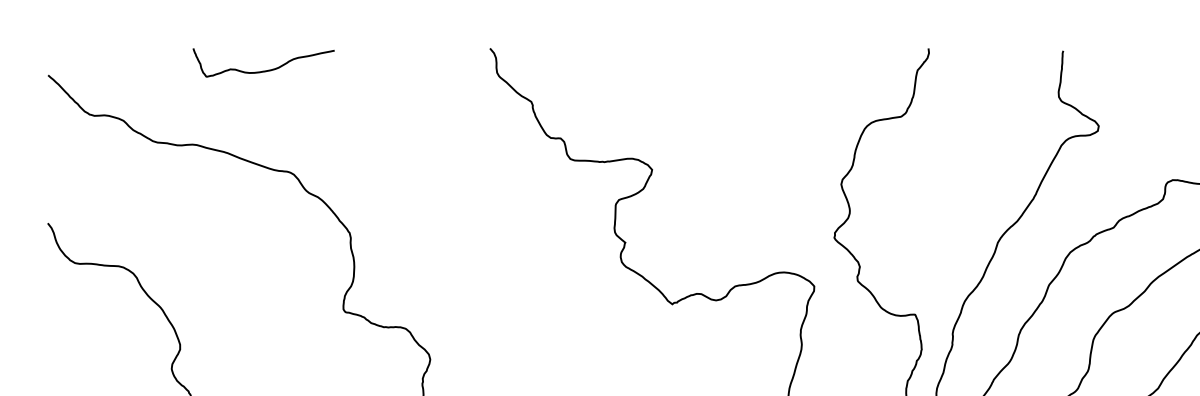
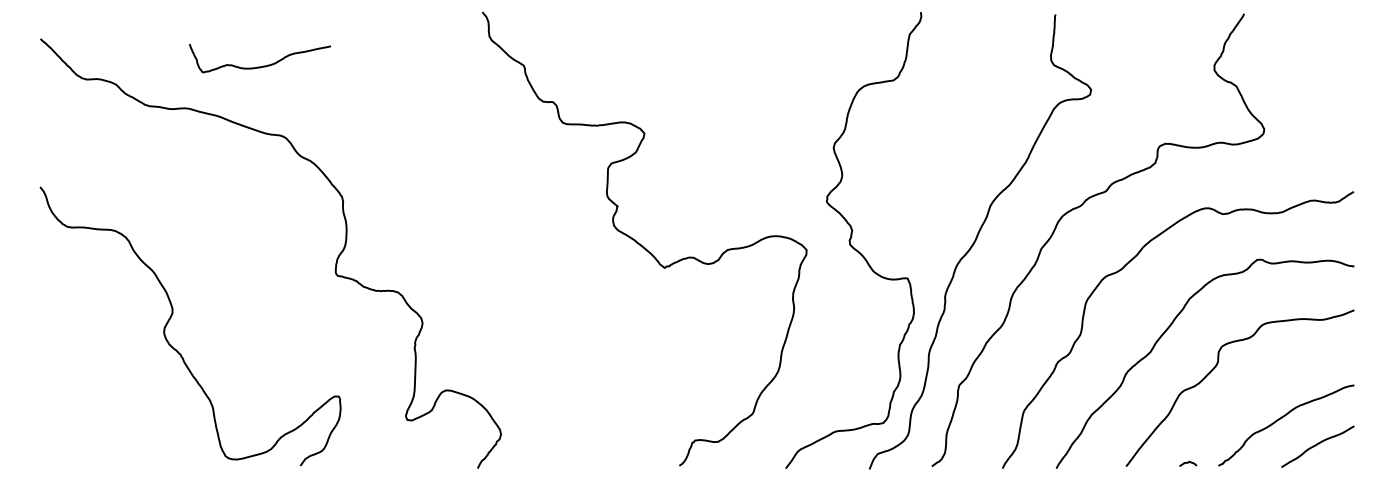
curve: (263, 70) -> (259, 66), moved

